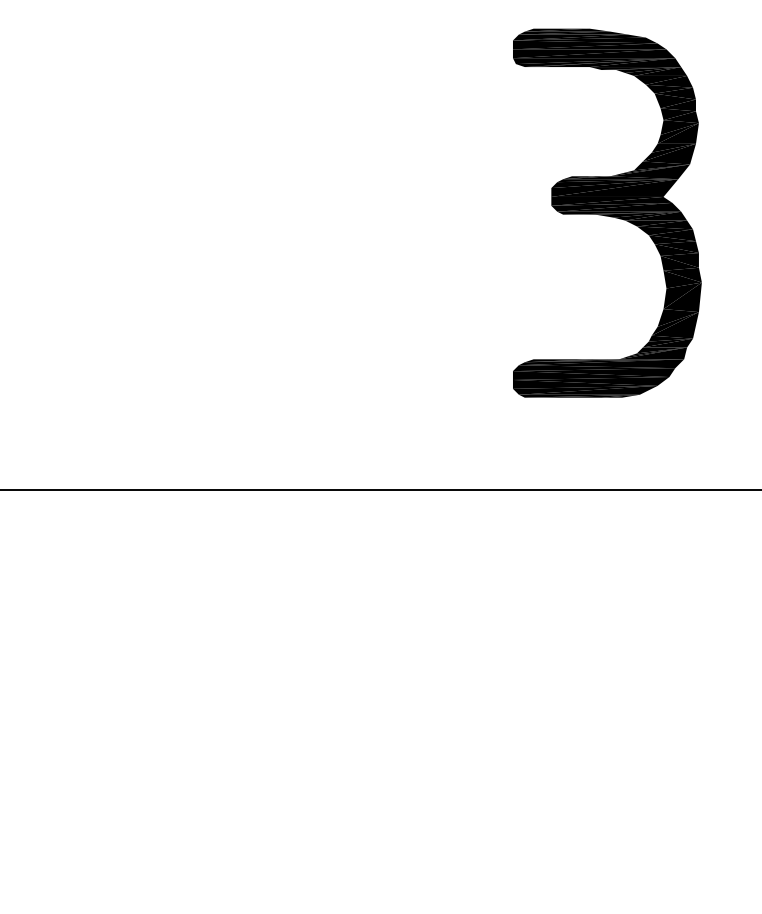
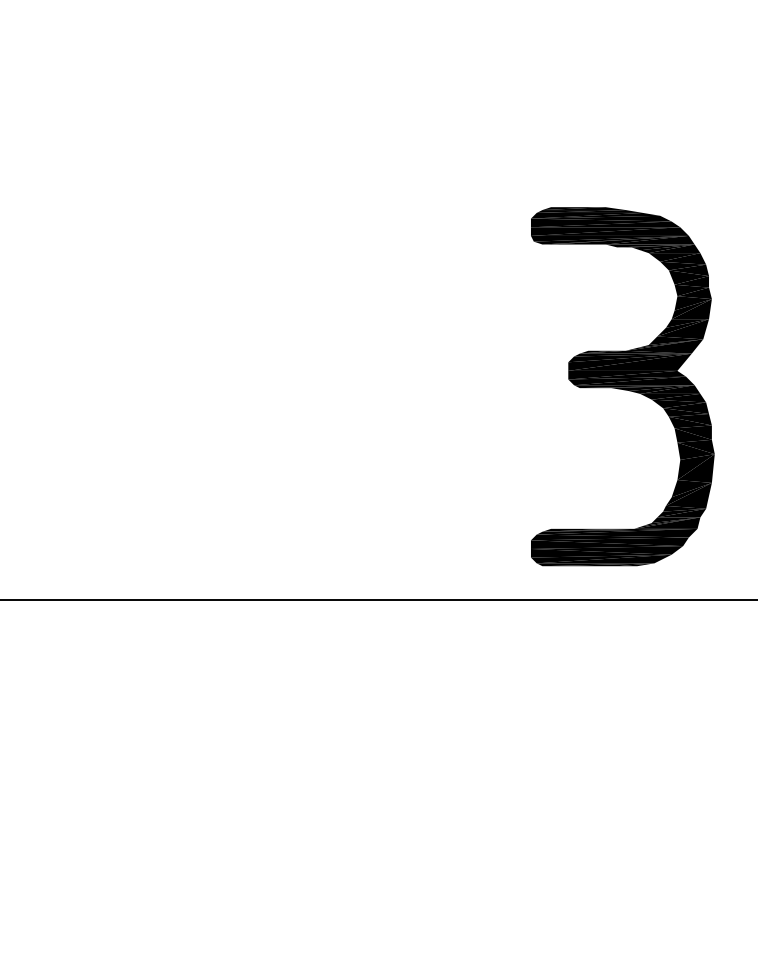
part: (607, 212) -> (622, 386), moved

